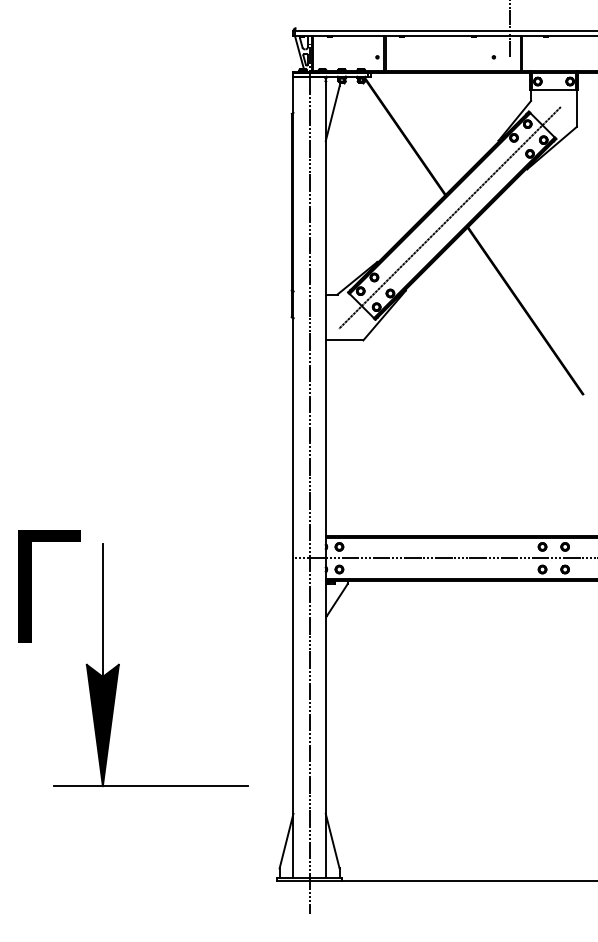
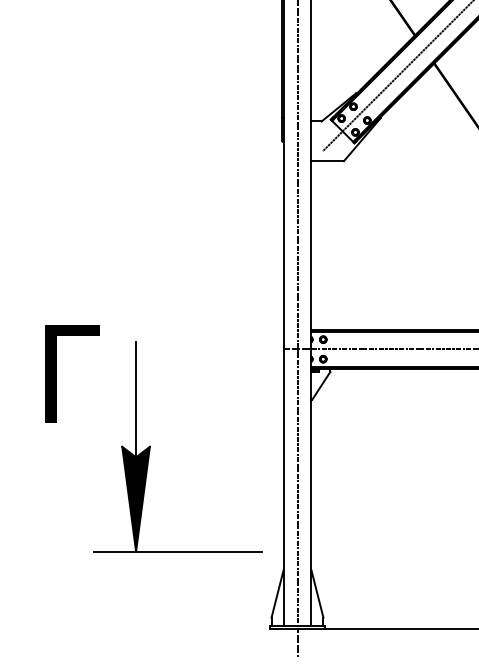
part: (119, 664) -> (150, 446), moved

